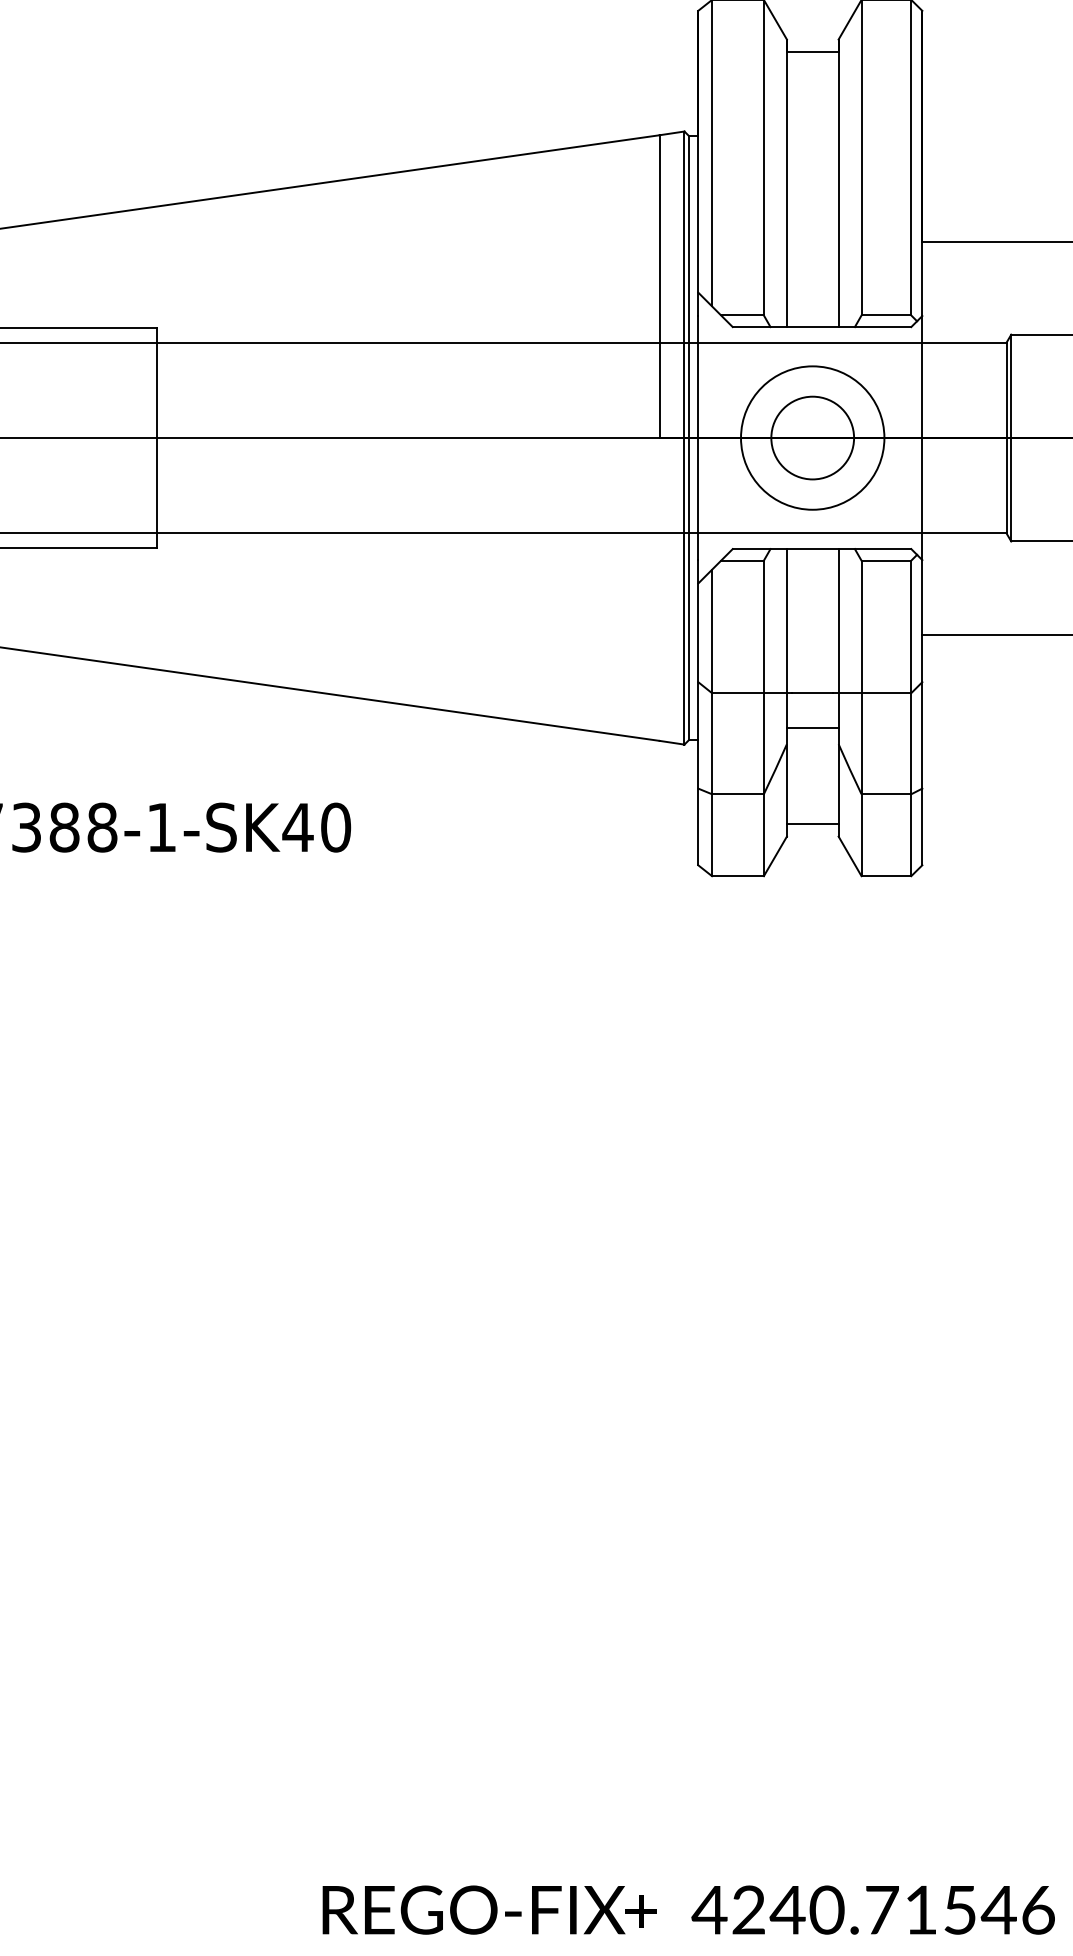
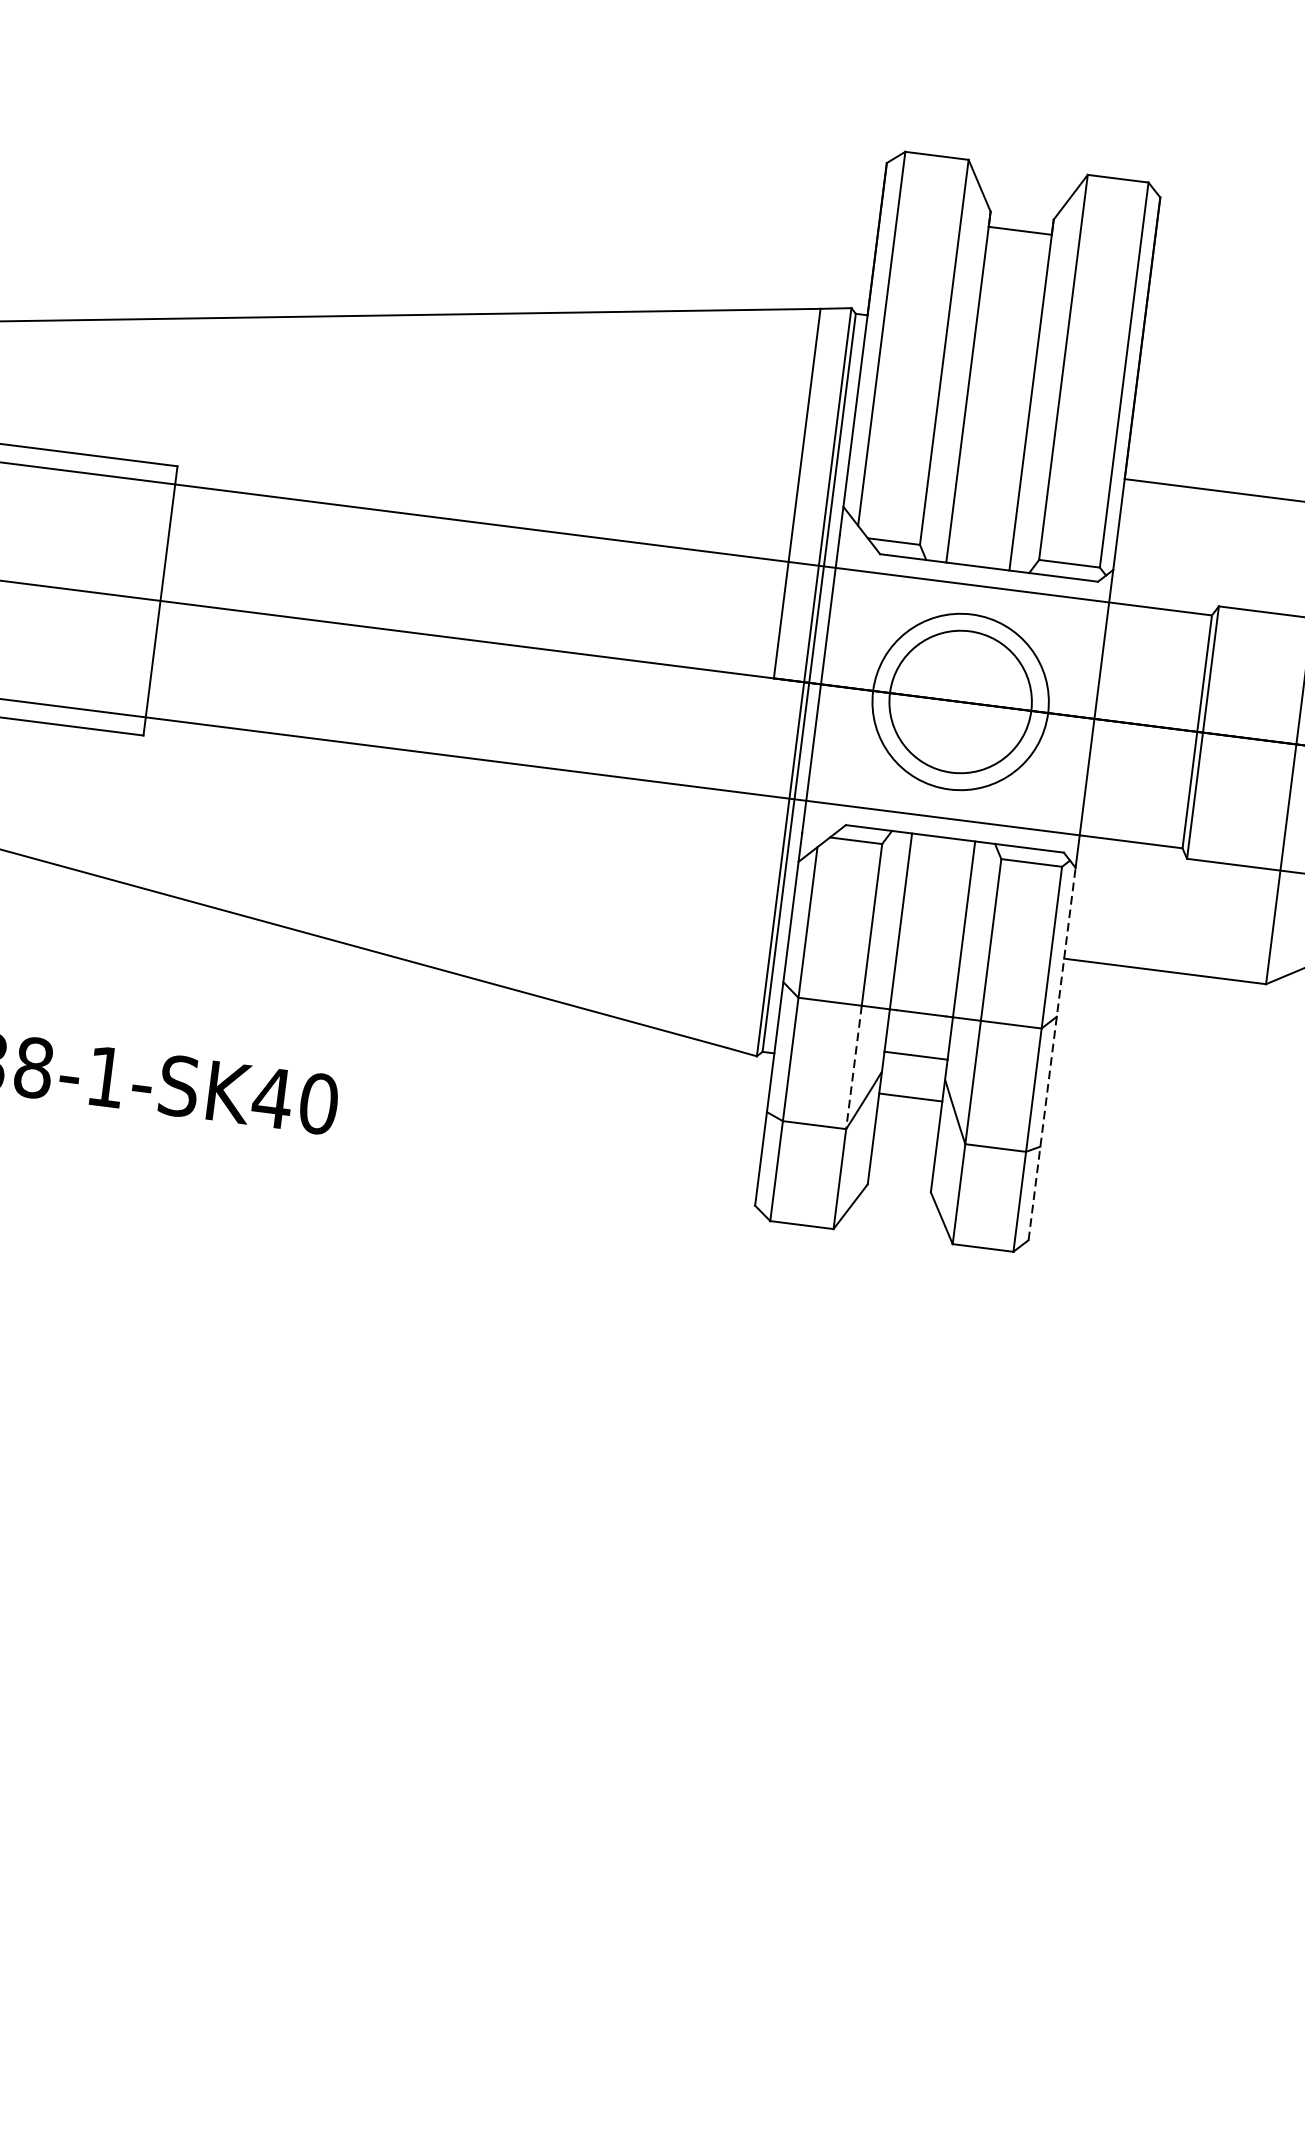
circle: (812, 437) -> (960, 701), size x1.4
line: (922, 712) -> (1052, 1053), solid -> dashed
line: (763, 743) -> (853, 1067), solid -> dashed
line: (812, 824) -> (910, 1097), moved

